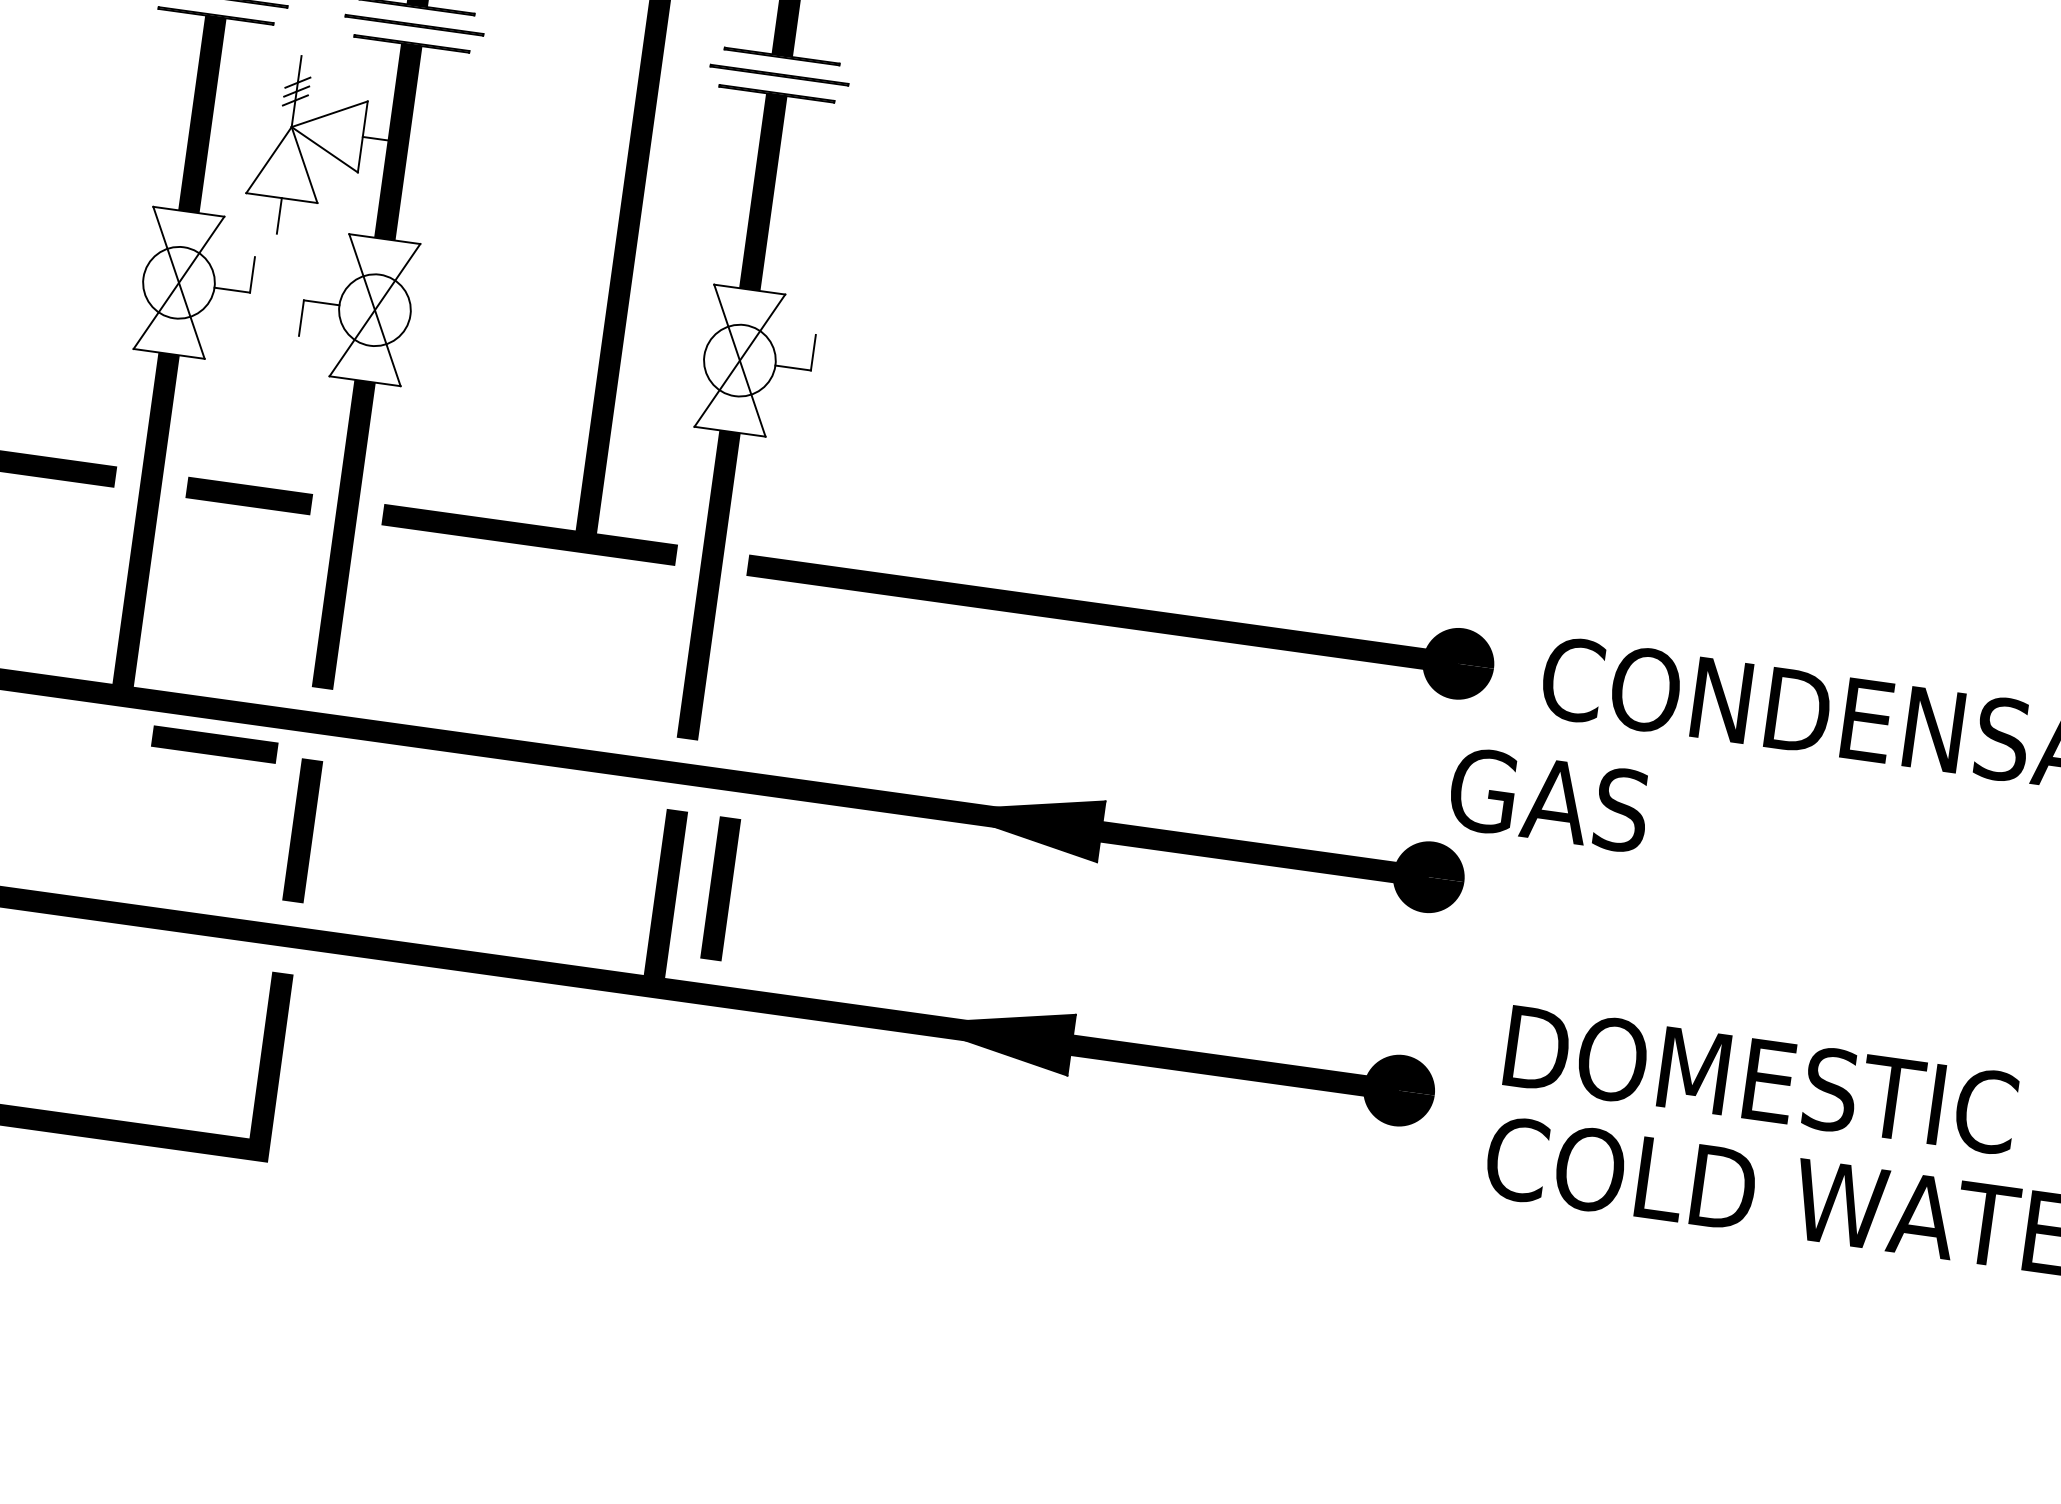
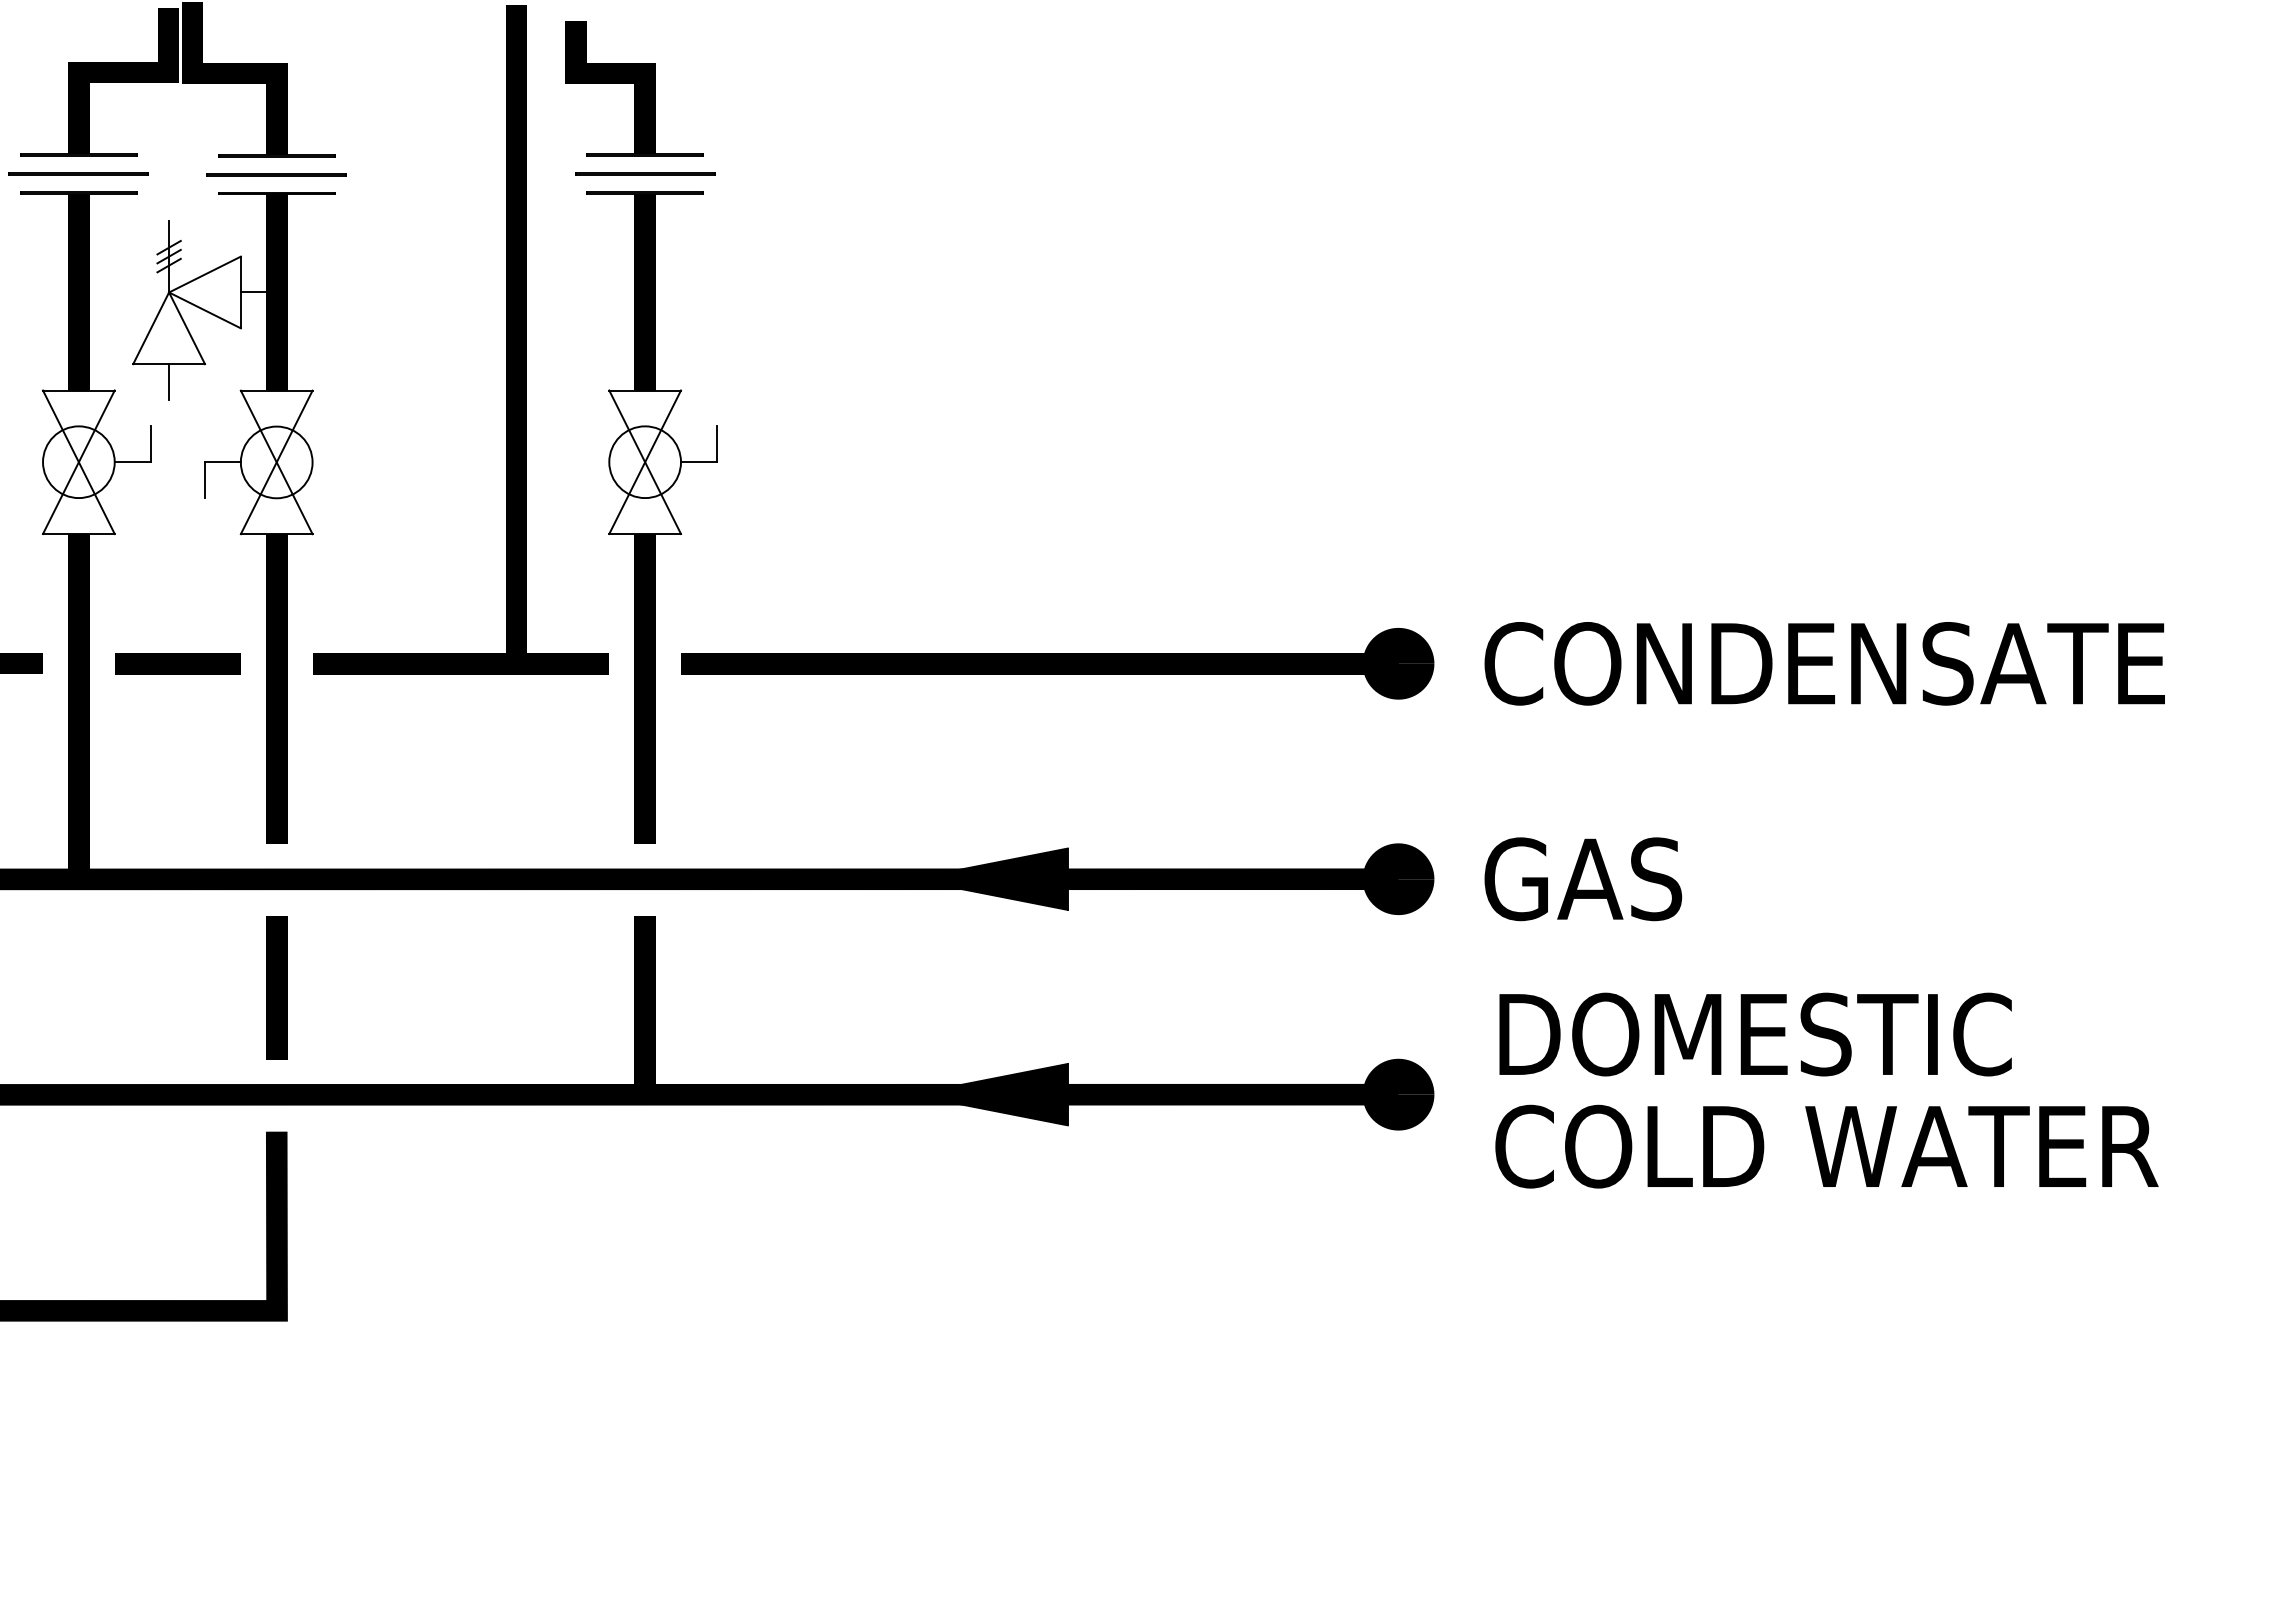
line: (214, 744) -> (177, 914), removed
text: (1549, 800) -> (1583, 879), moved
line: (720, 888) -> (698, 987), removed

